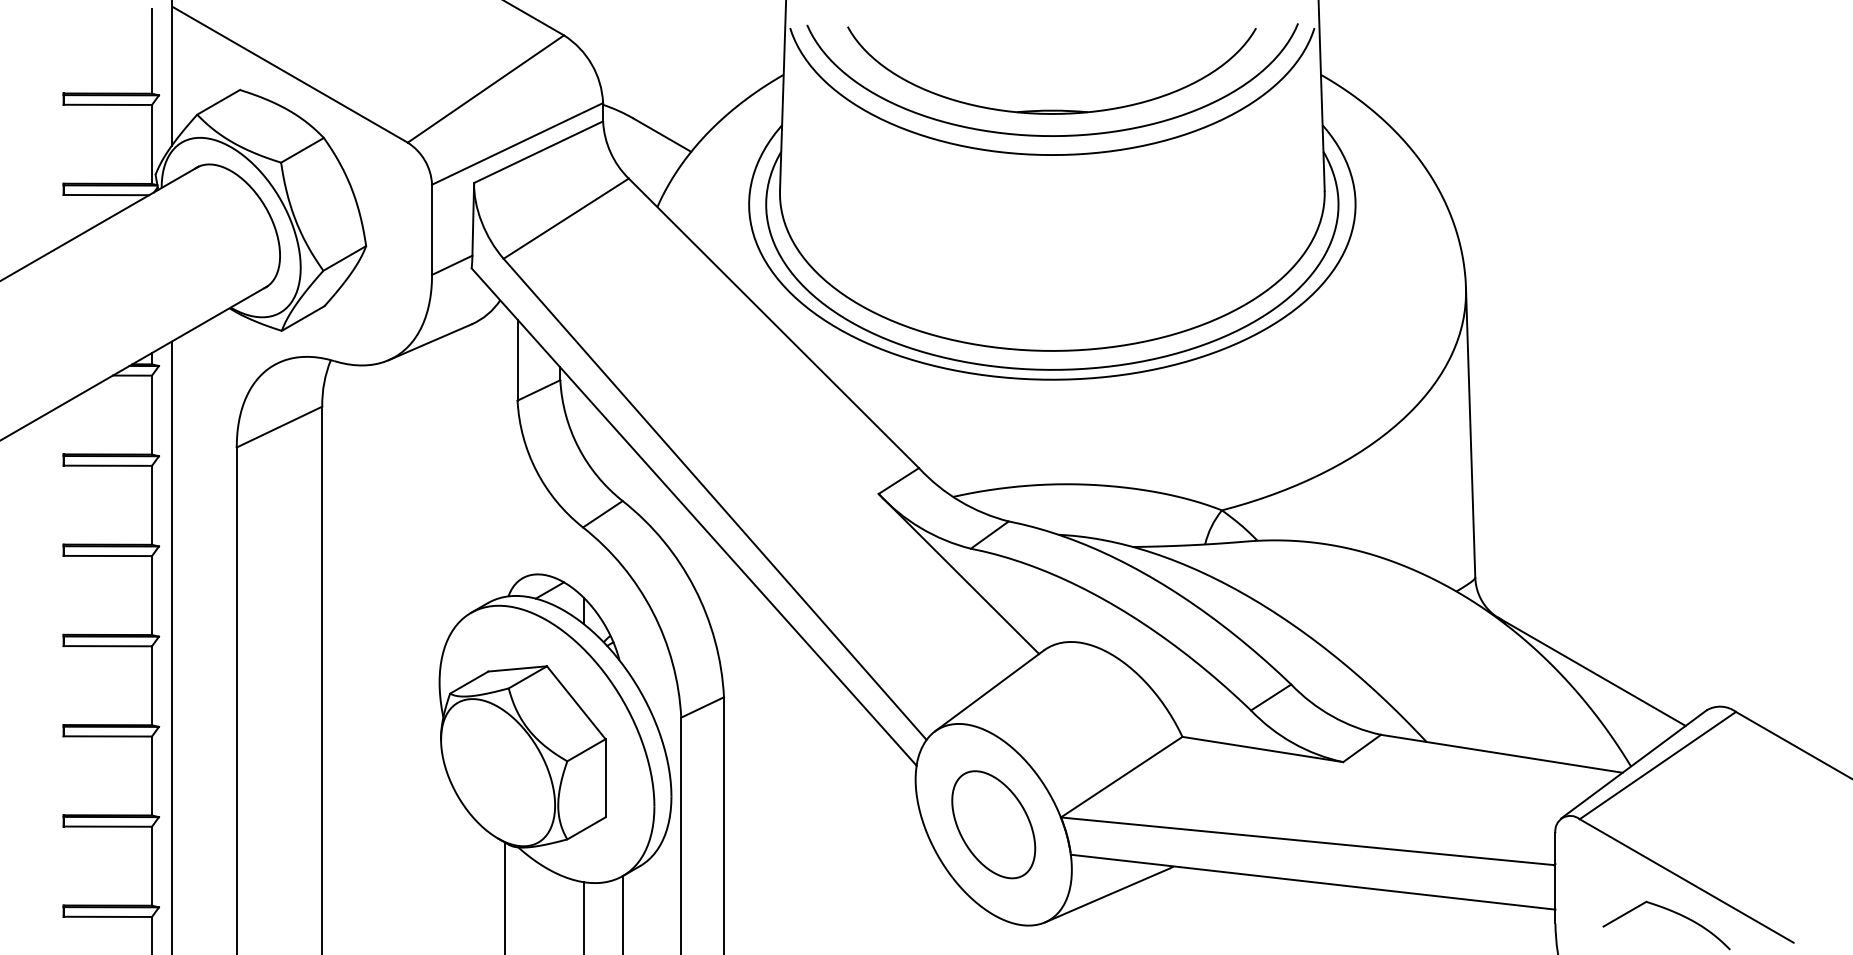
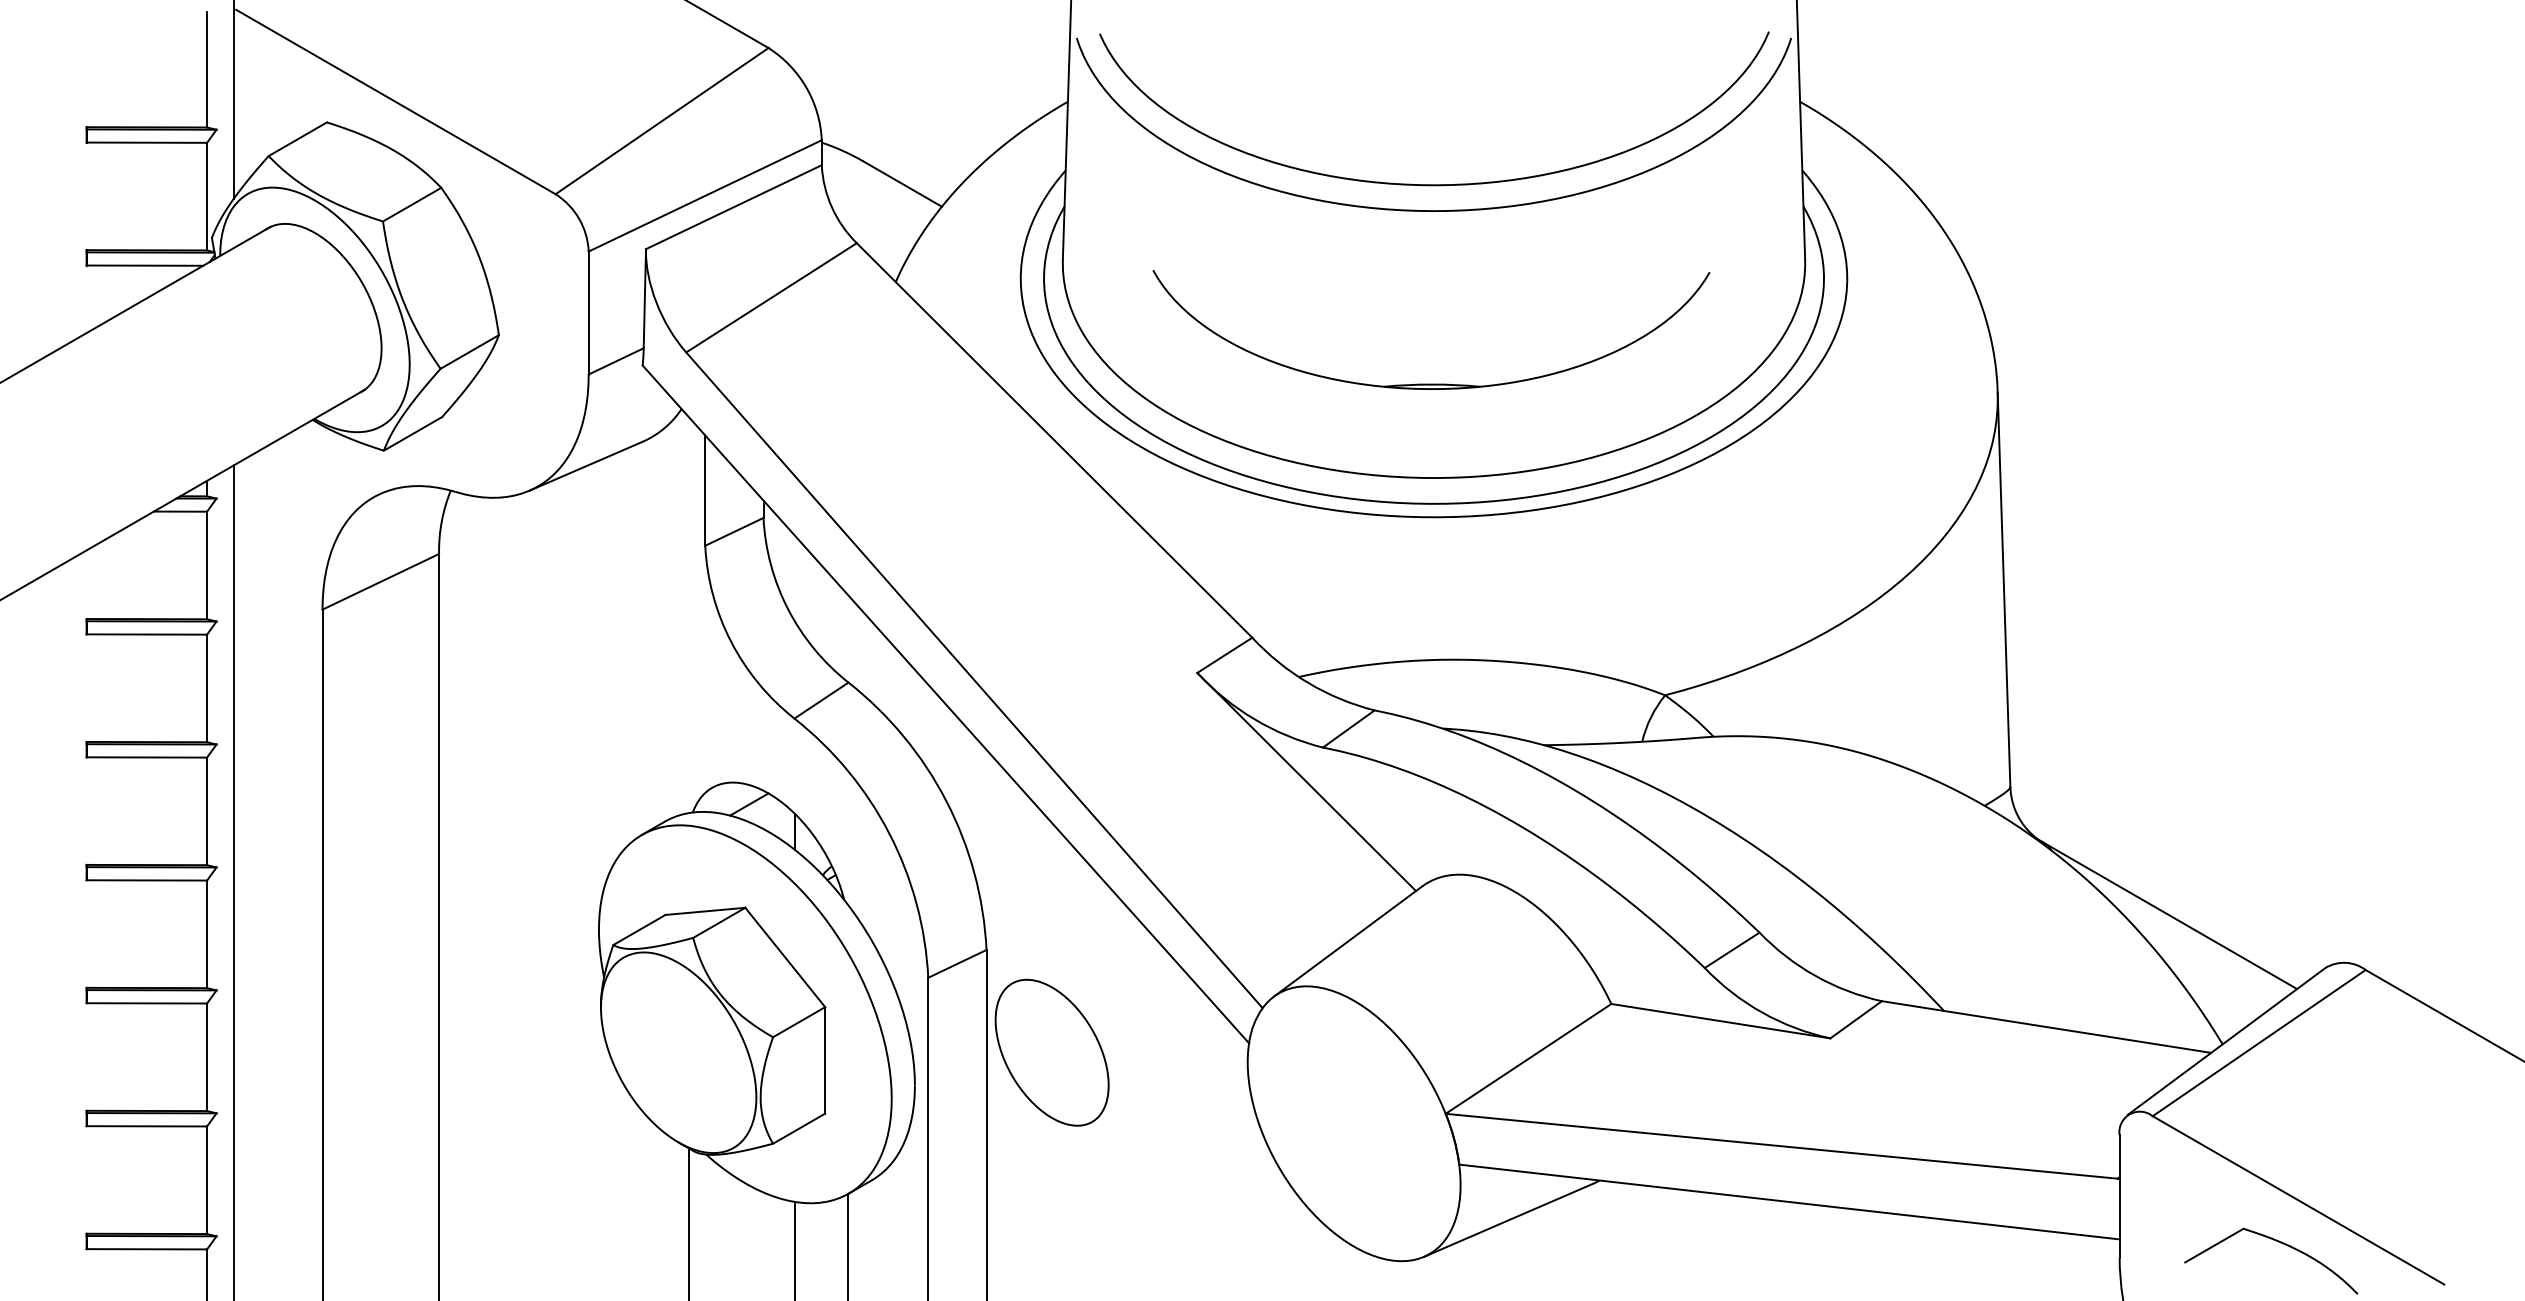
part: (1051, 109) -> (1431, 383), moved
part: (993, 824) -> (1051, 1052), moved

